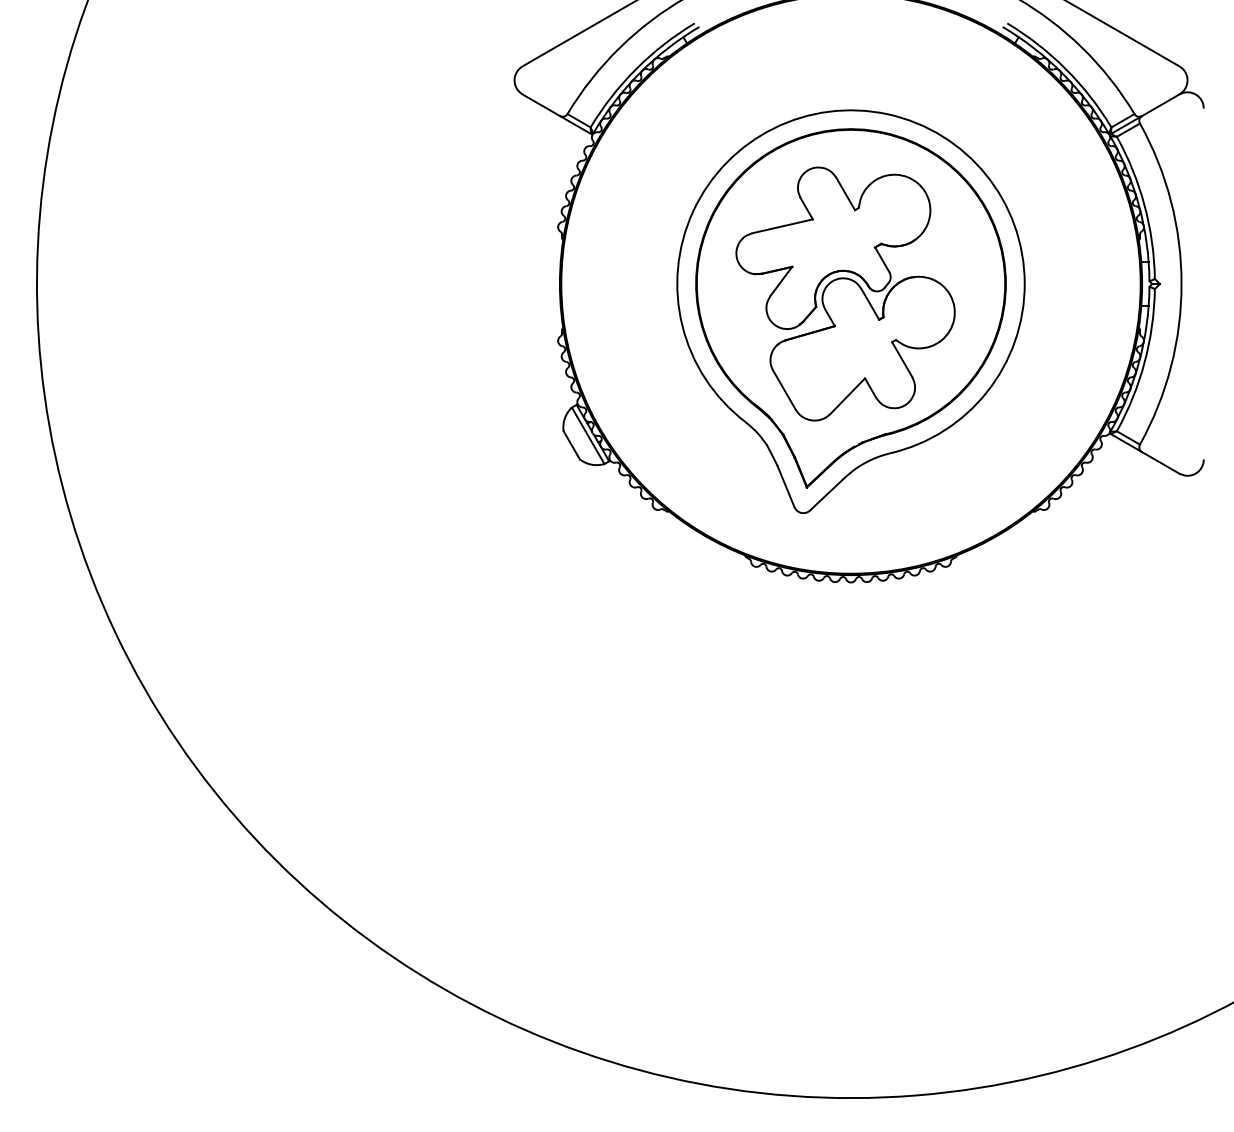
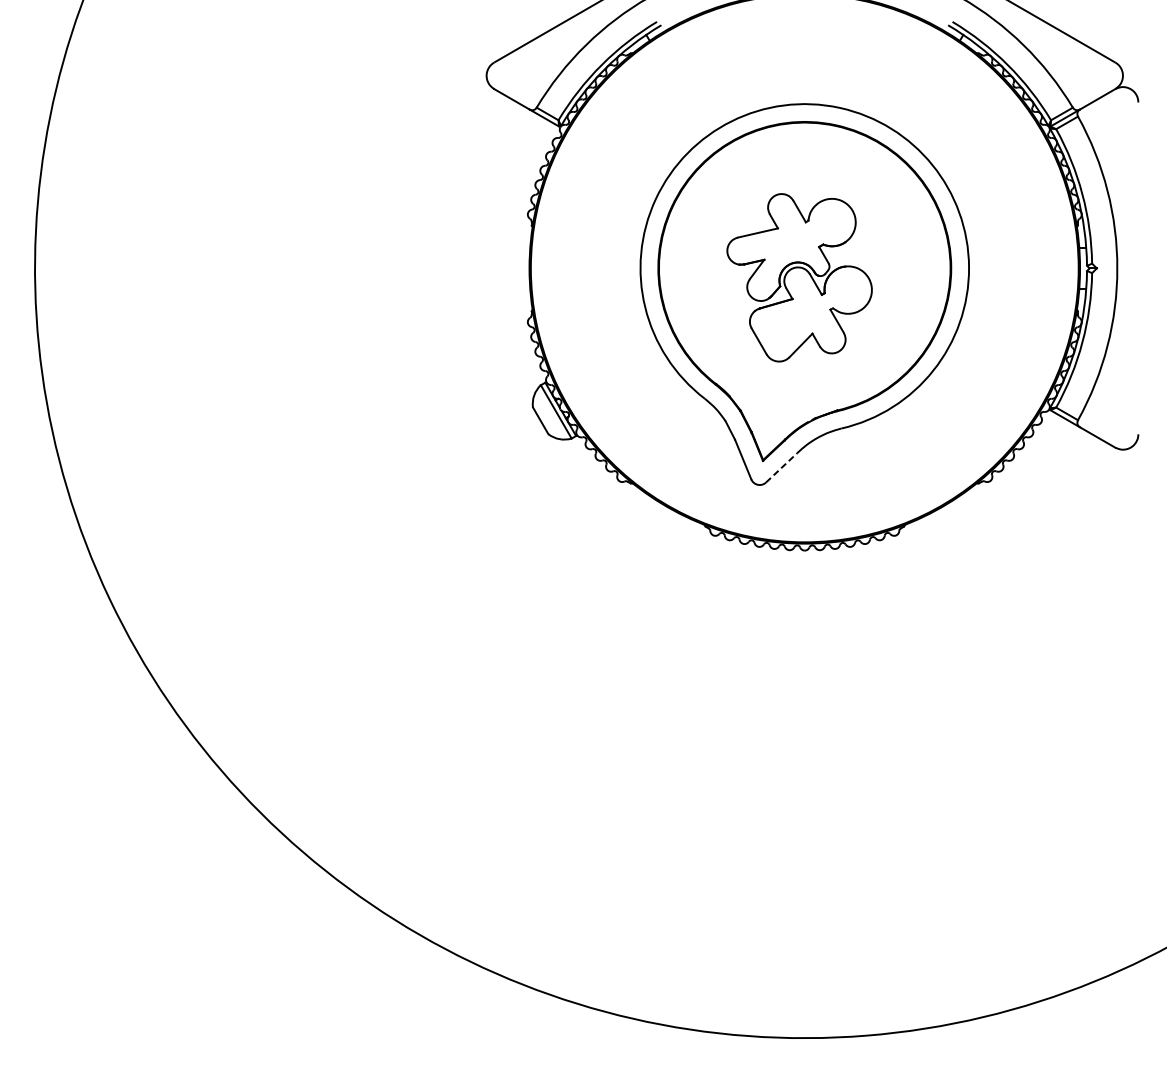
part: (845, 293) -> (799, 277), size x0.7
line: (826, 494) -> (781, 467), solid -> dashed

